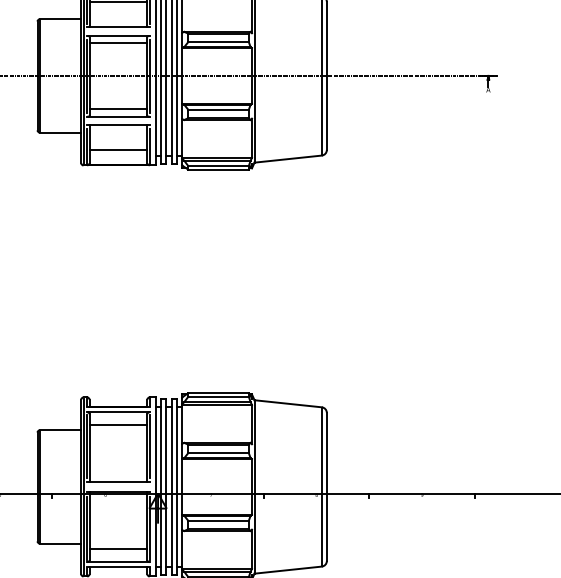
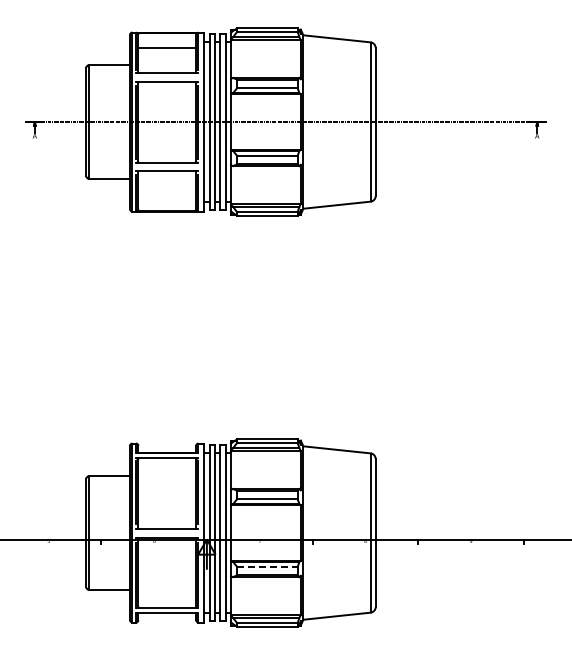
line: (118, 43) -> (167, 89), removed
line: (118, 109) -> (167, 155), removed
line: (118, 150) -> (167, 196), removed
line: (118, 425) -> (167, 471), removed
line: (218, 520) -> (267, 566), solid -> dashed
line: (118, 549) -> (167, 595), removed

